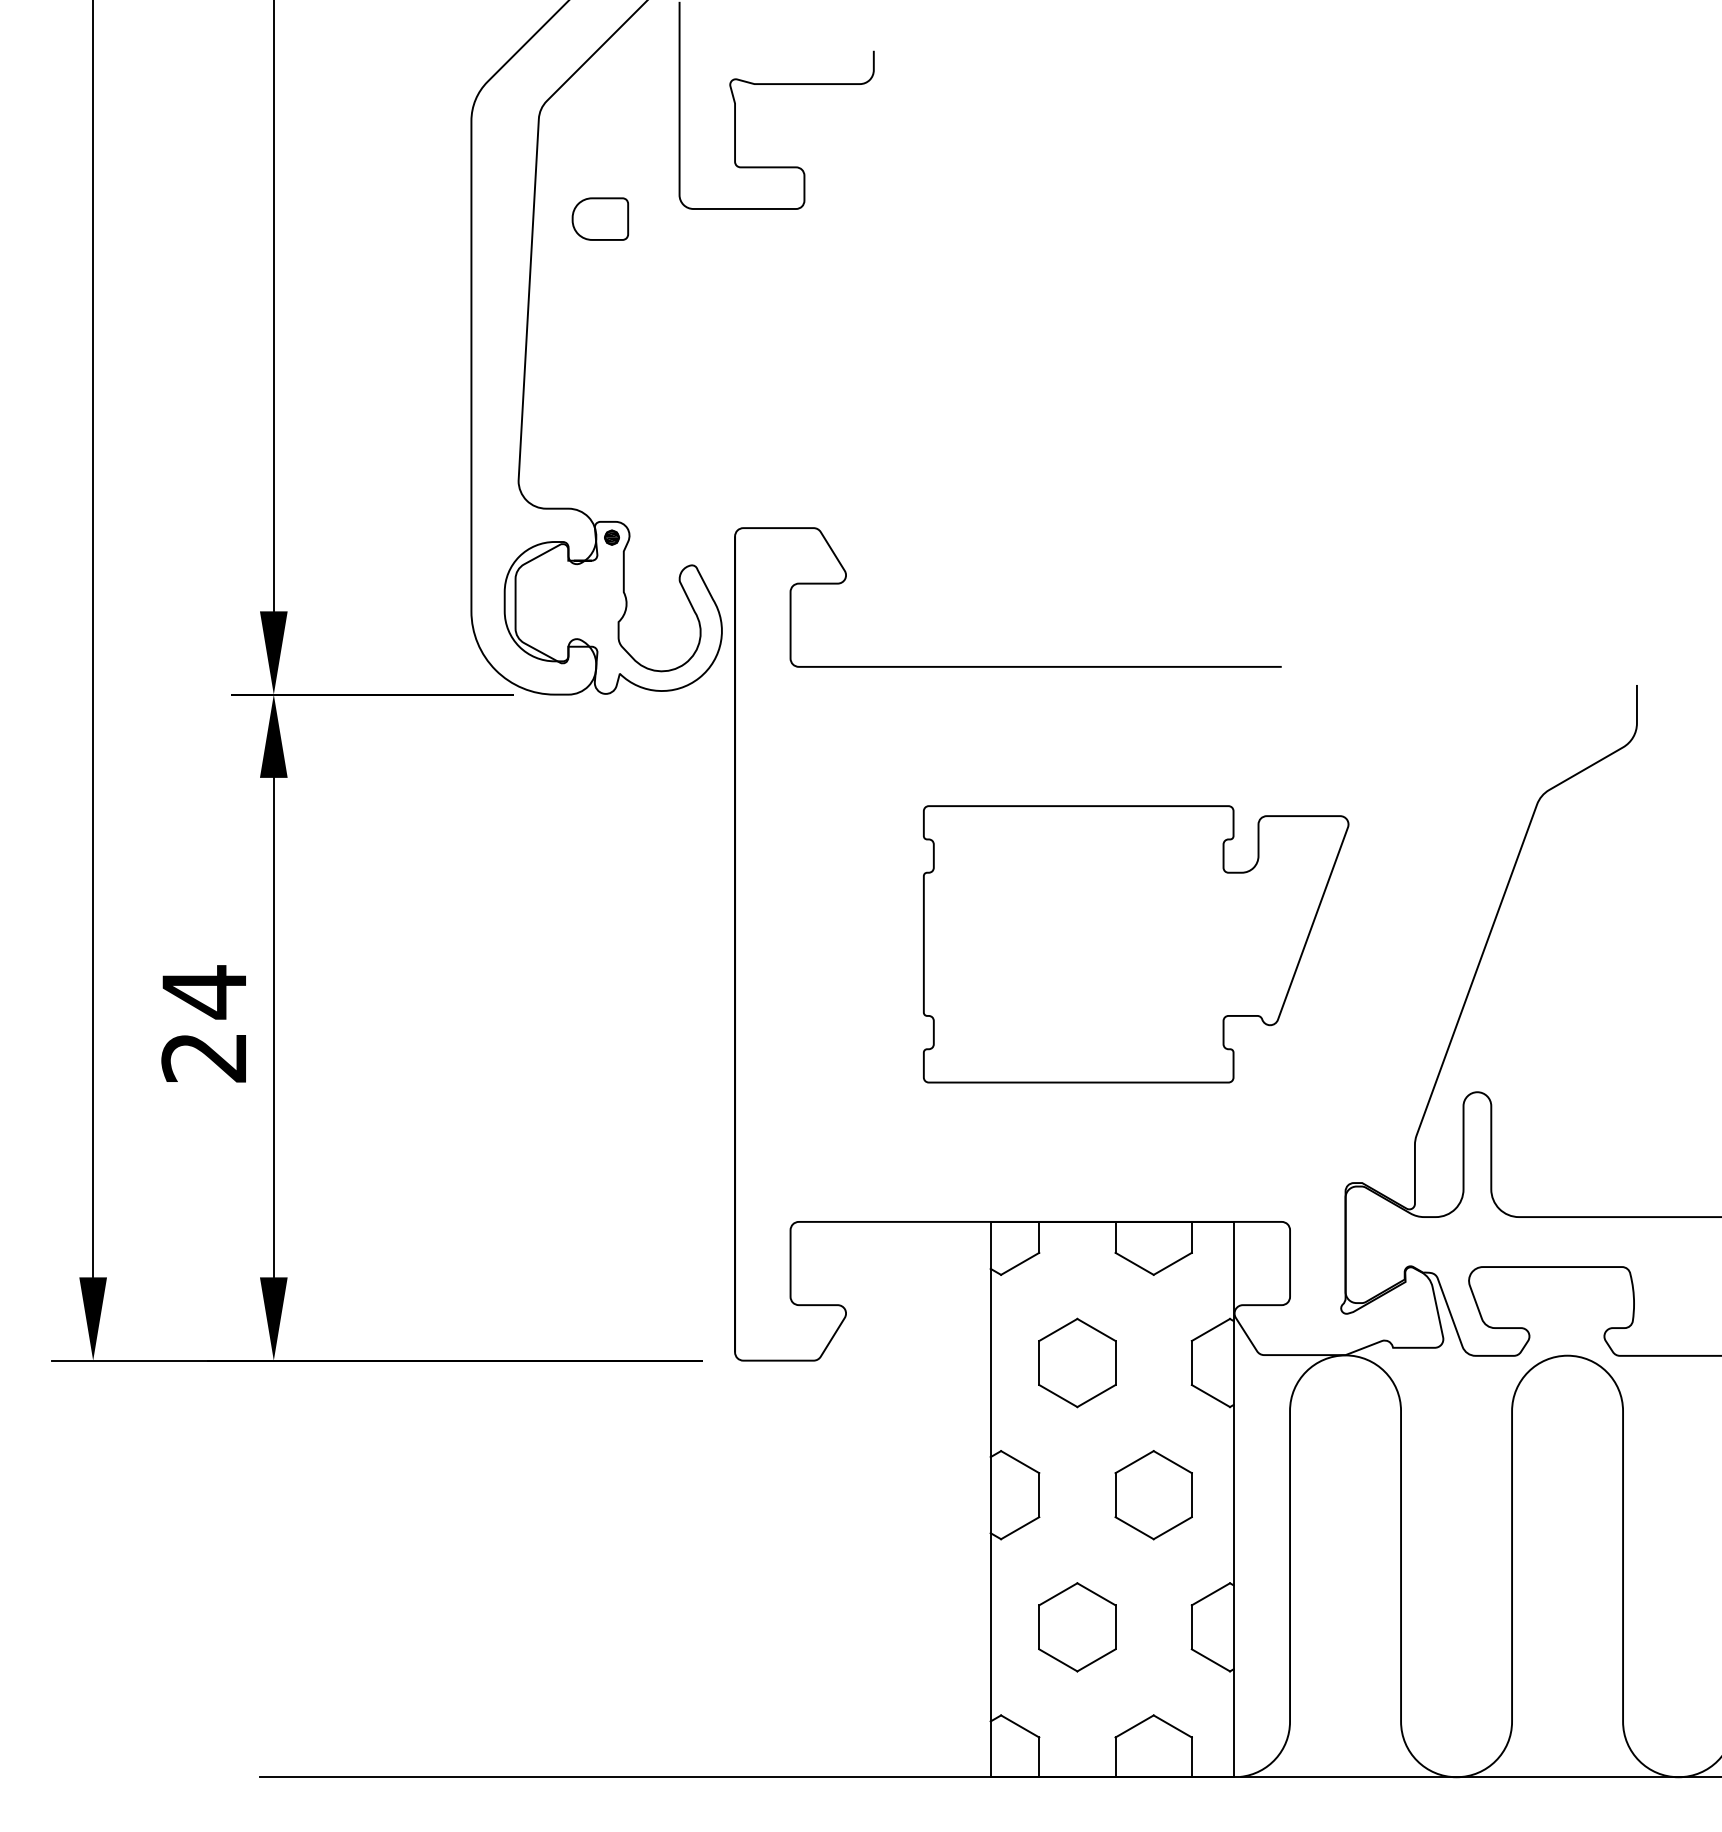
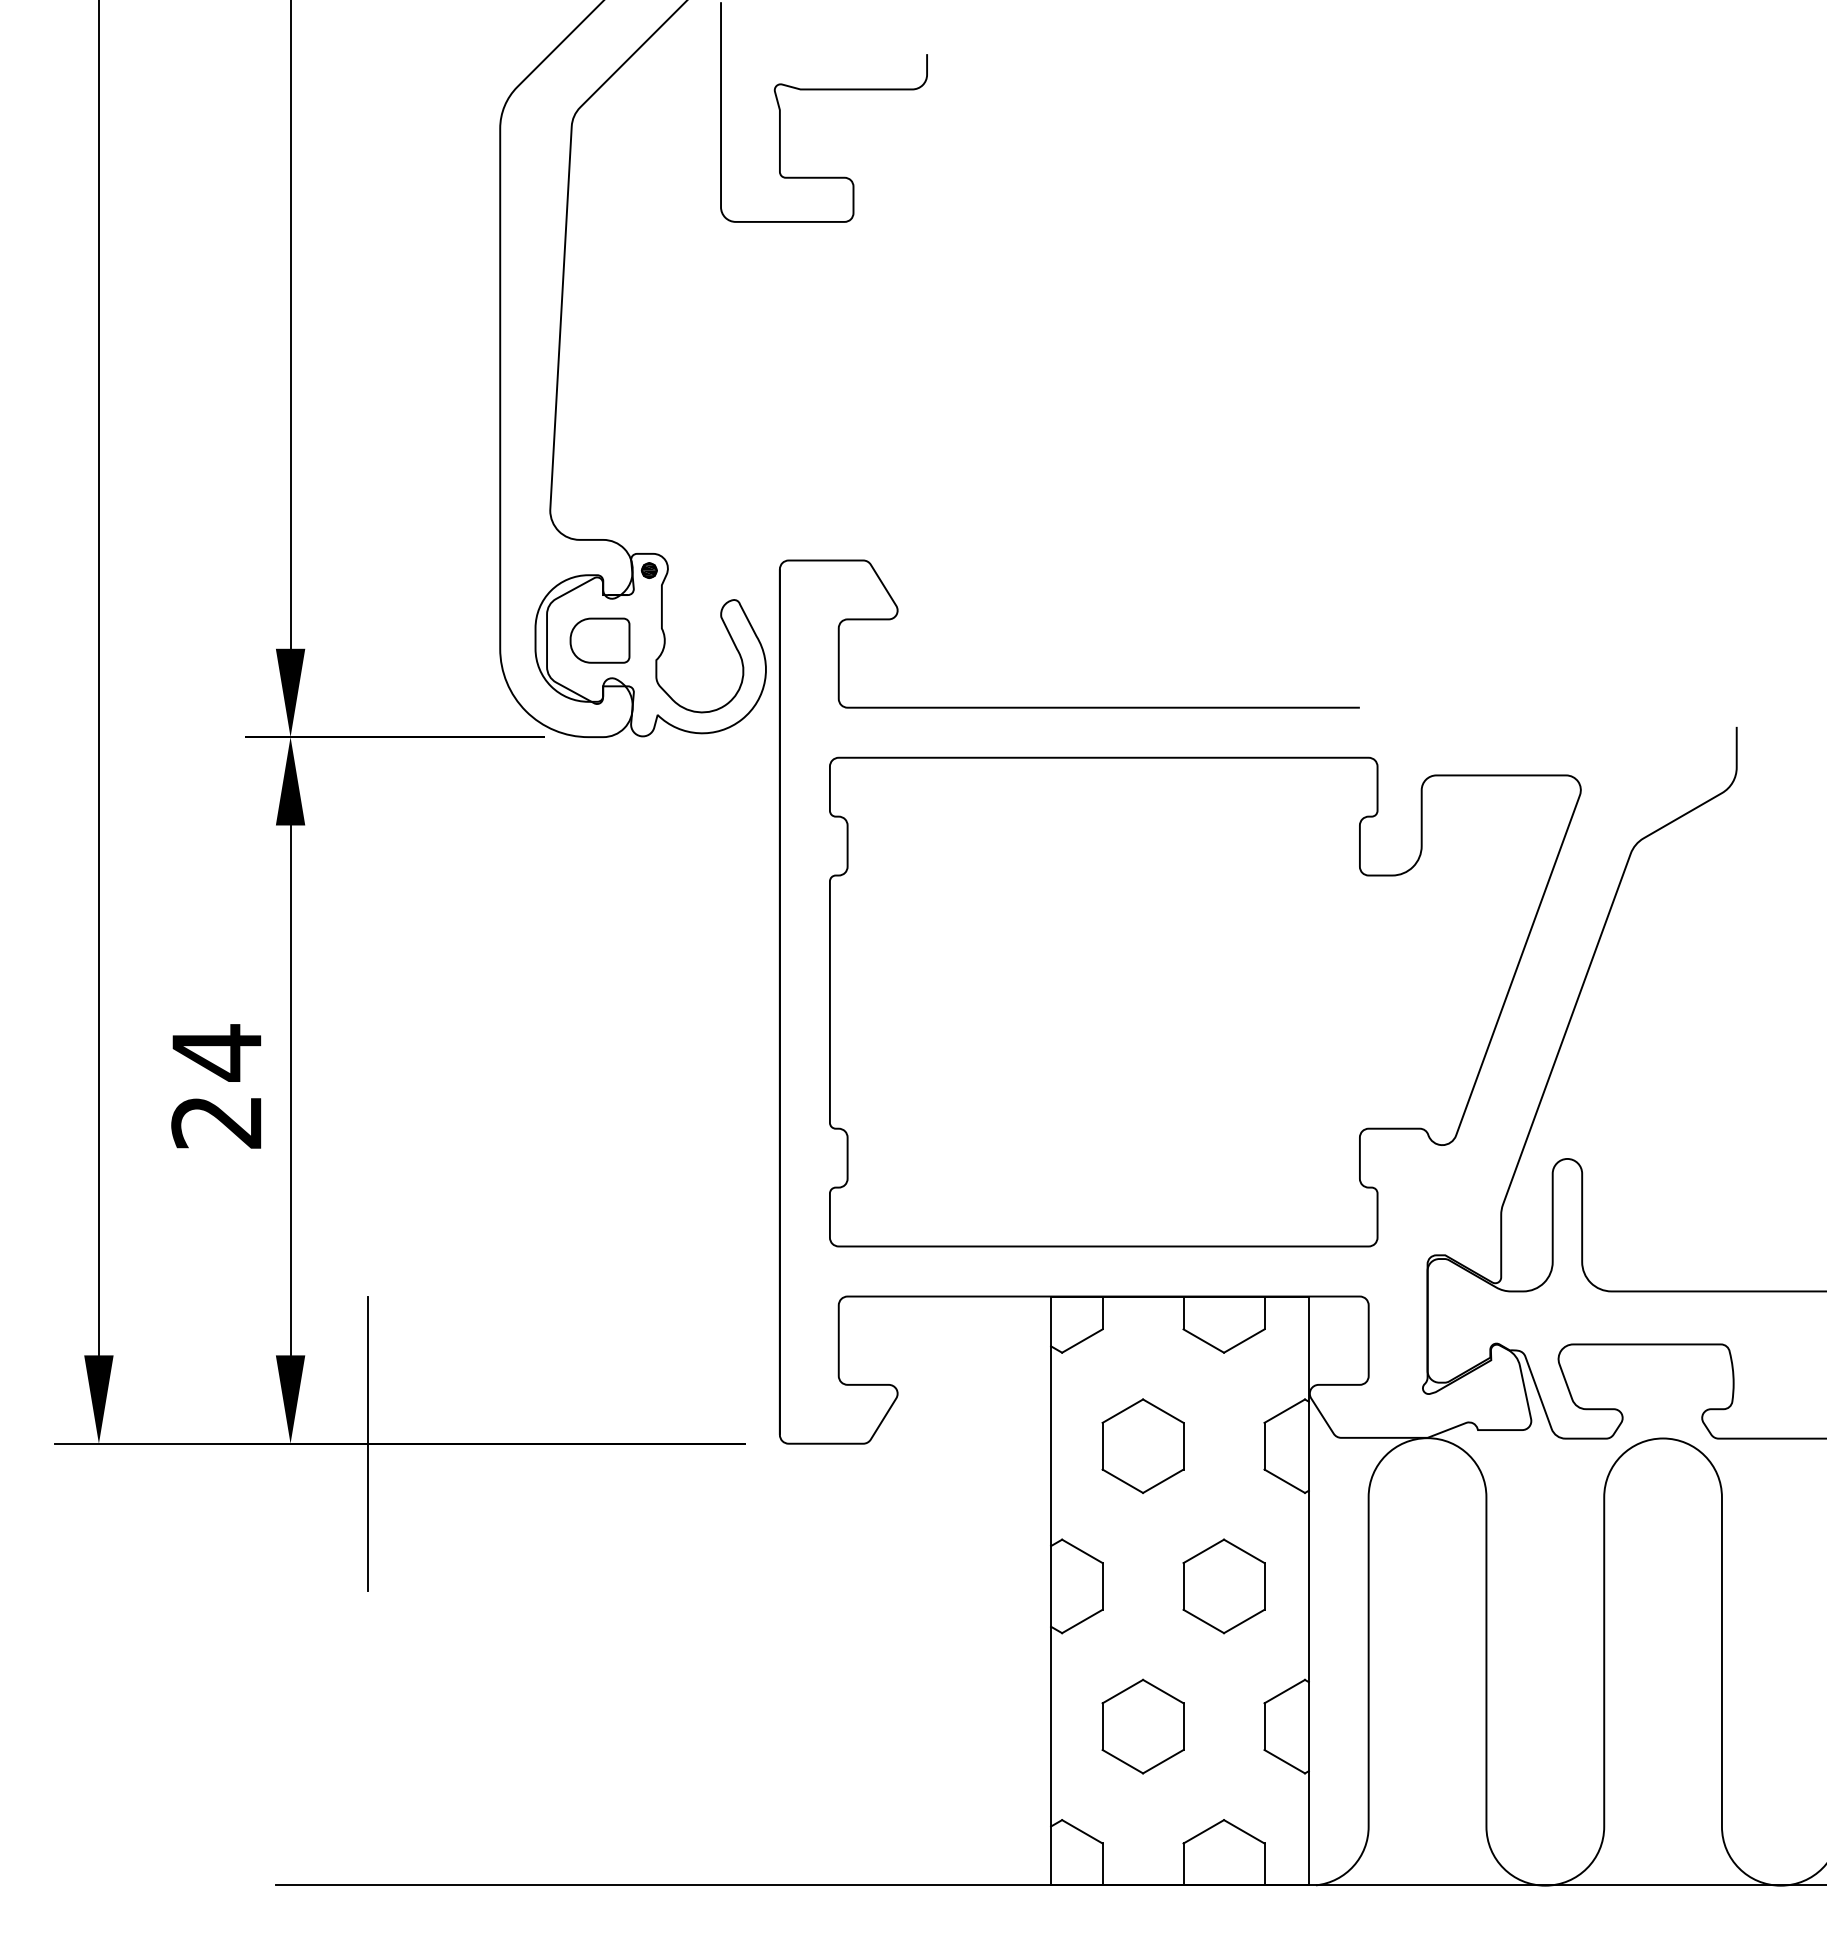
part: (599, 218) -> (599, 640), moved
part: (1136, 943) -> (1205, 1001), size x1.67
line: (346, 1360) -> (367, 1443), added

